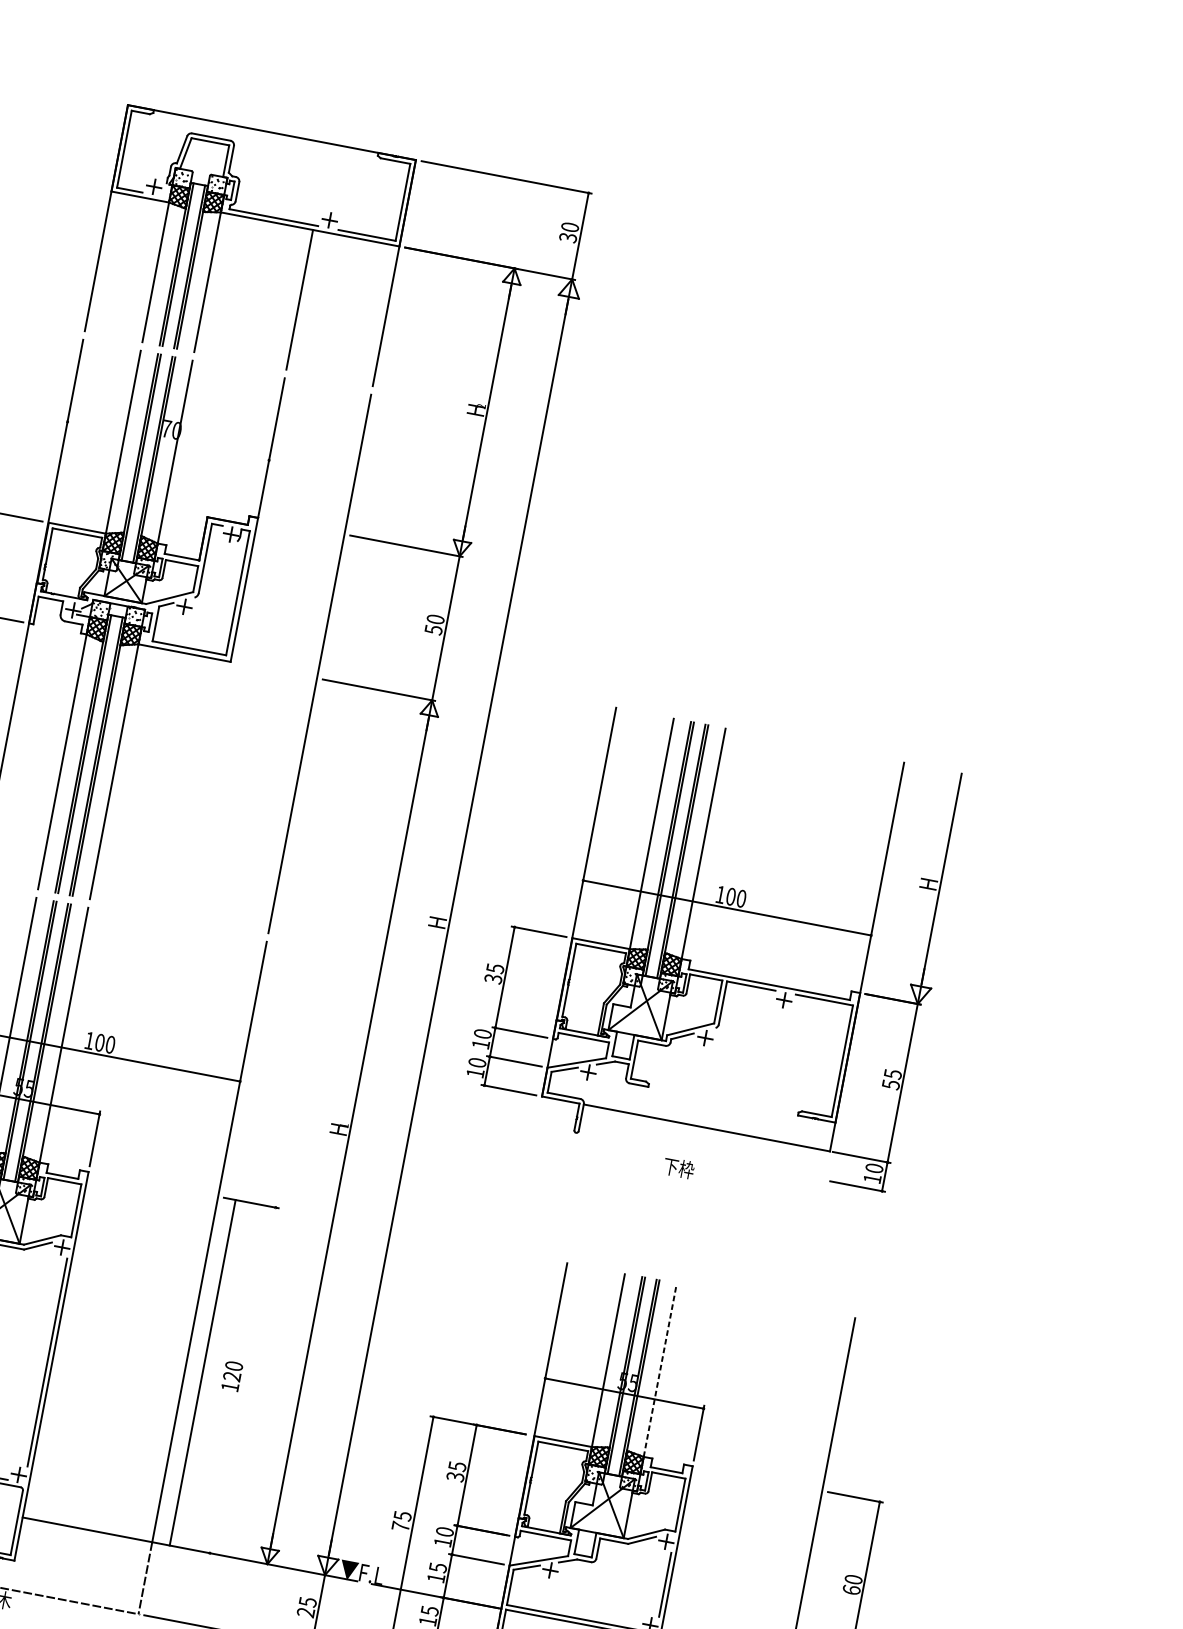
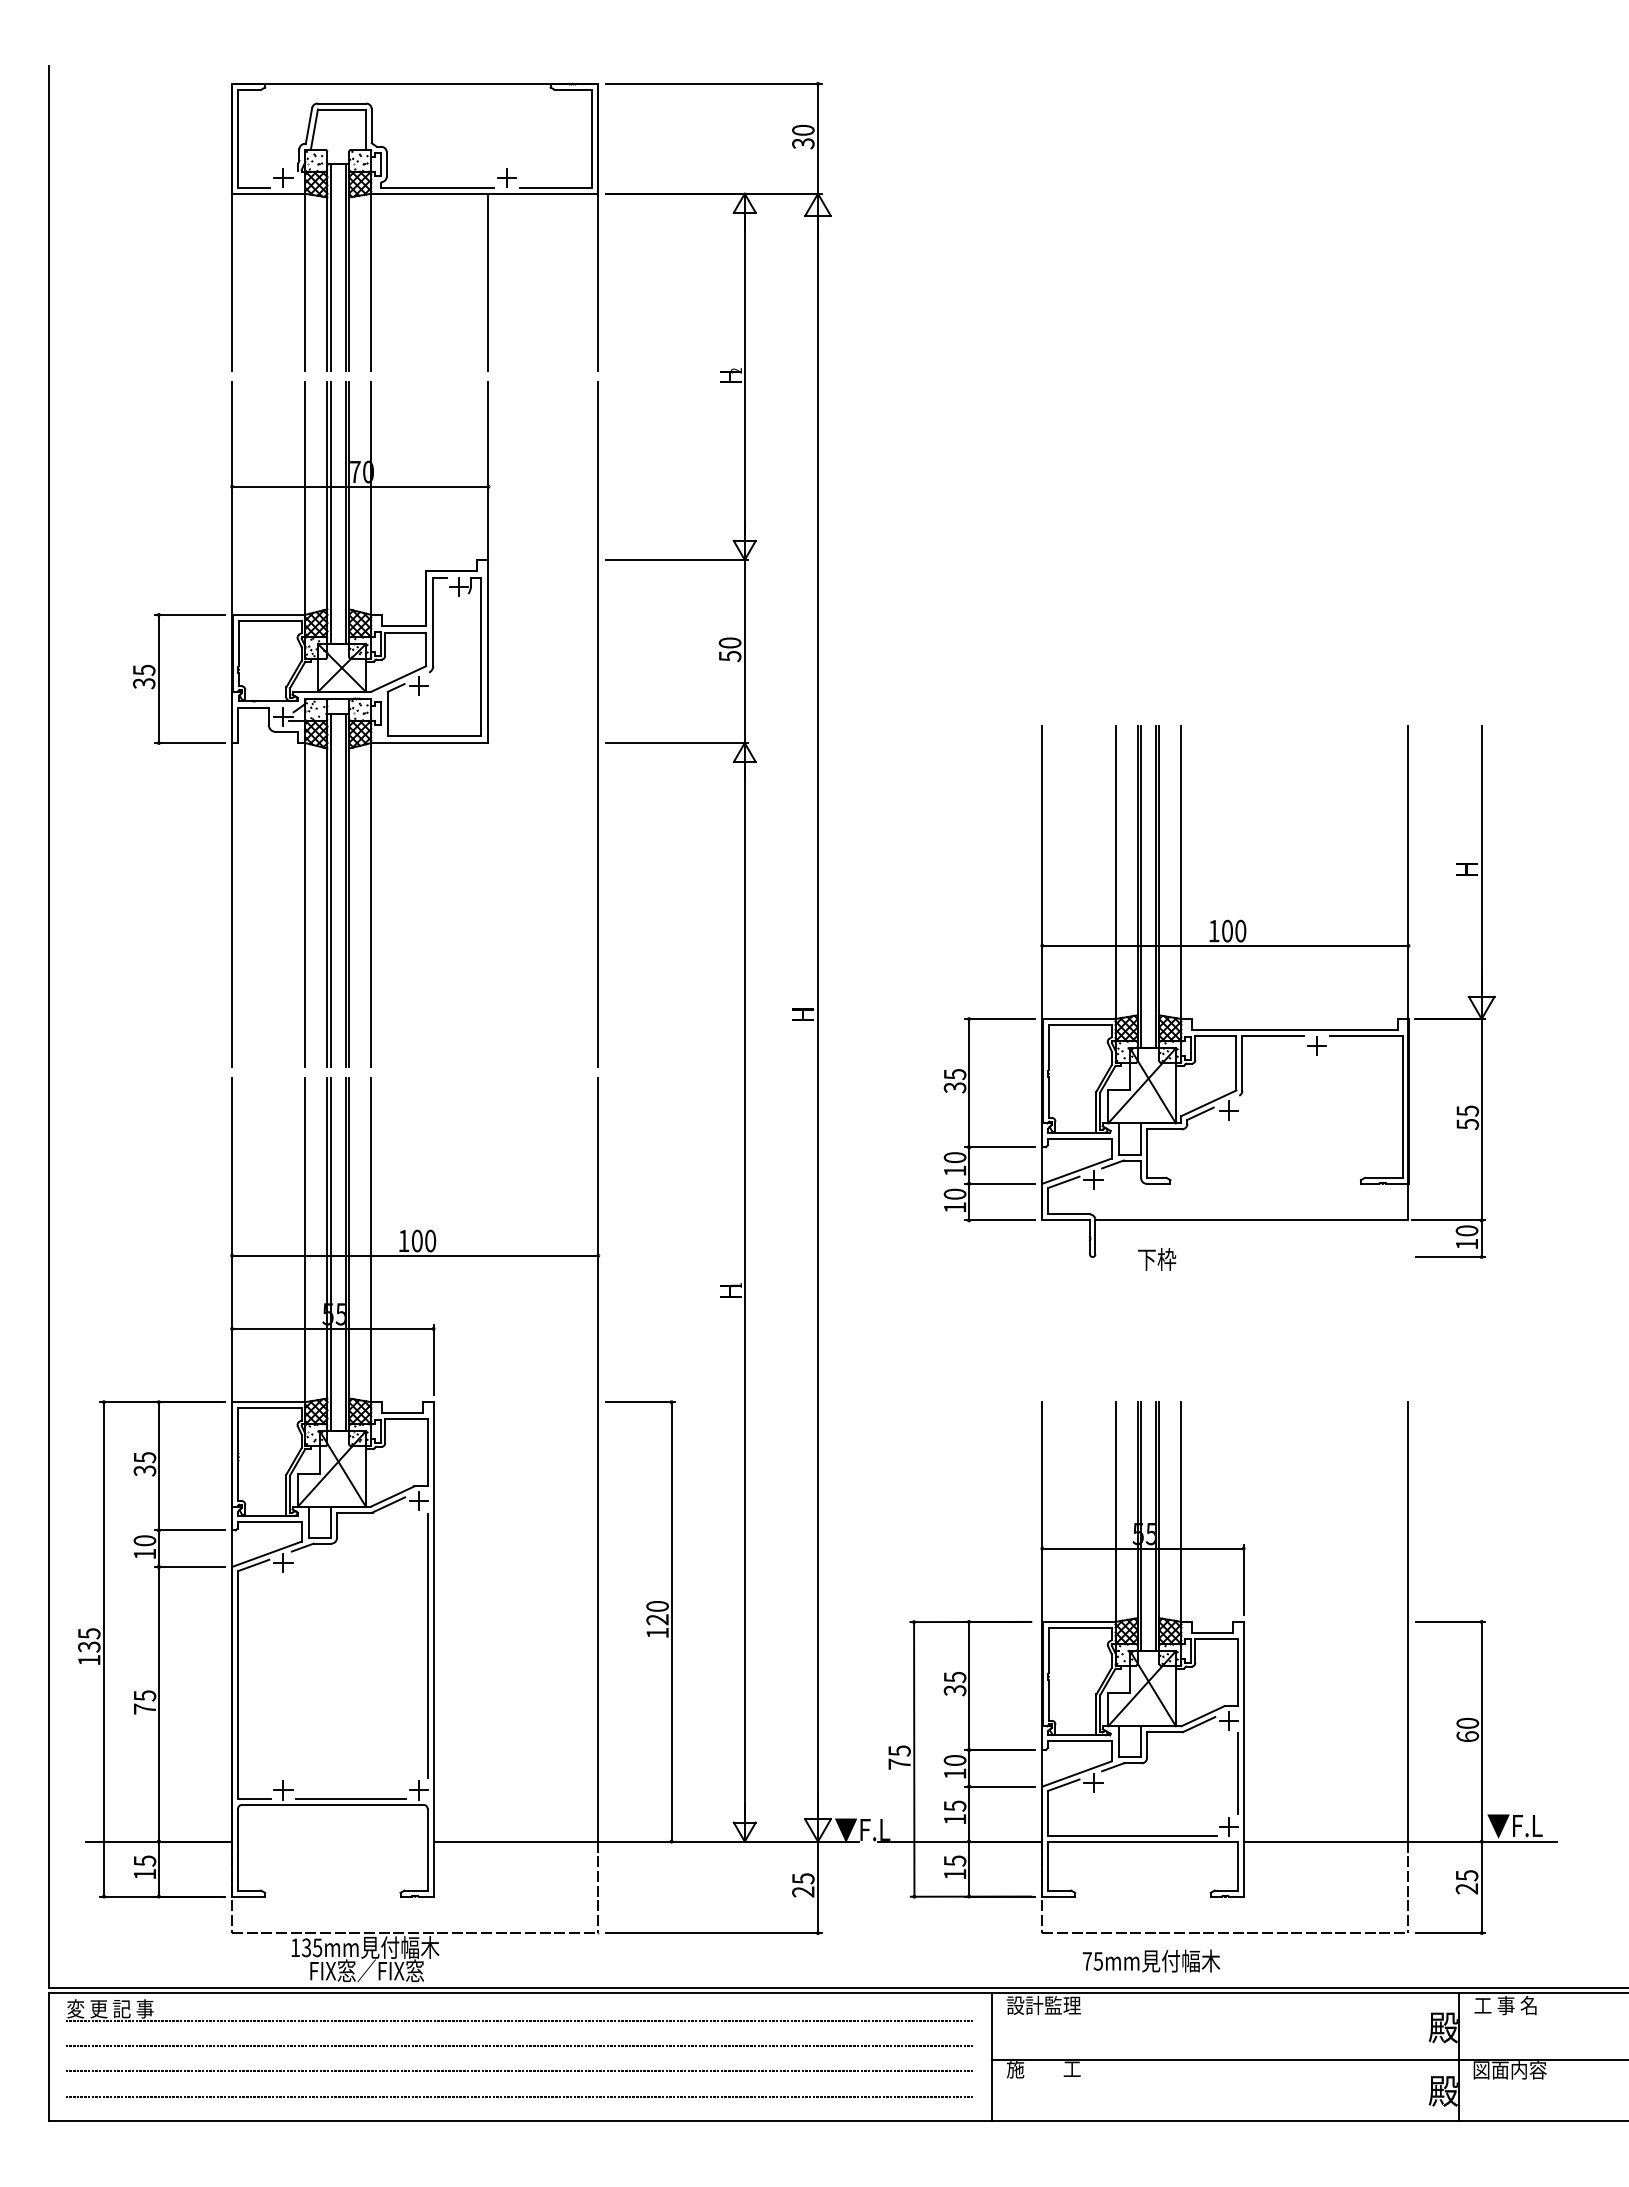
line: (168, 440) -> (360, 486), added
part: (715, 943) -> (1219, 991), moved
line: (660, 1370) -> (1181, 1512), dashed -> solid
line: (202, 1372) -> (671, 1621), moved

